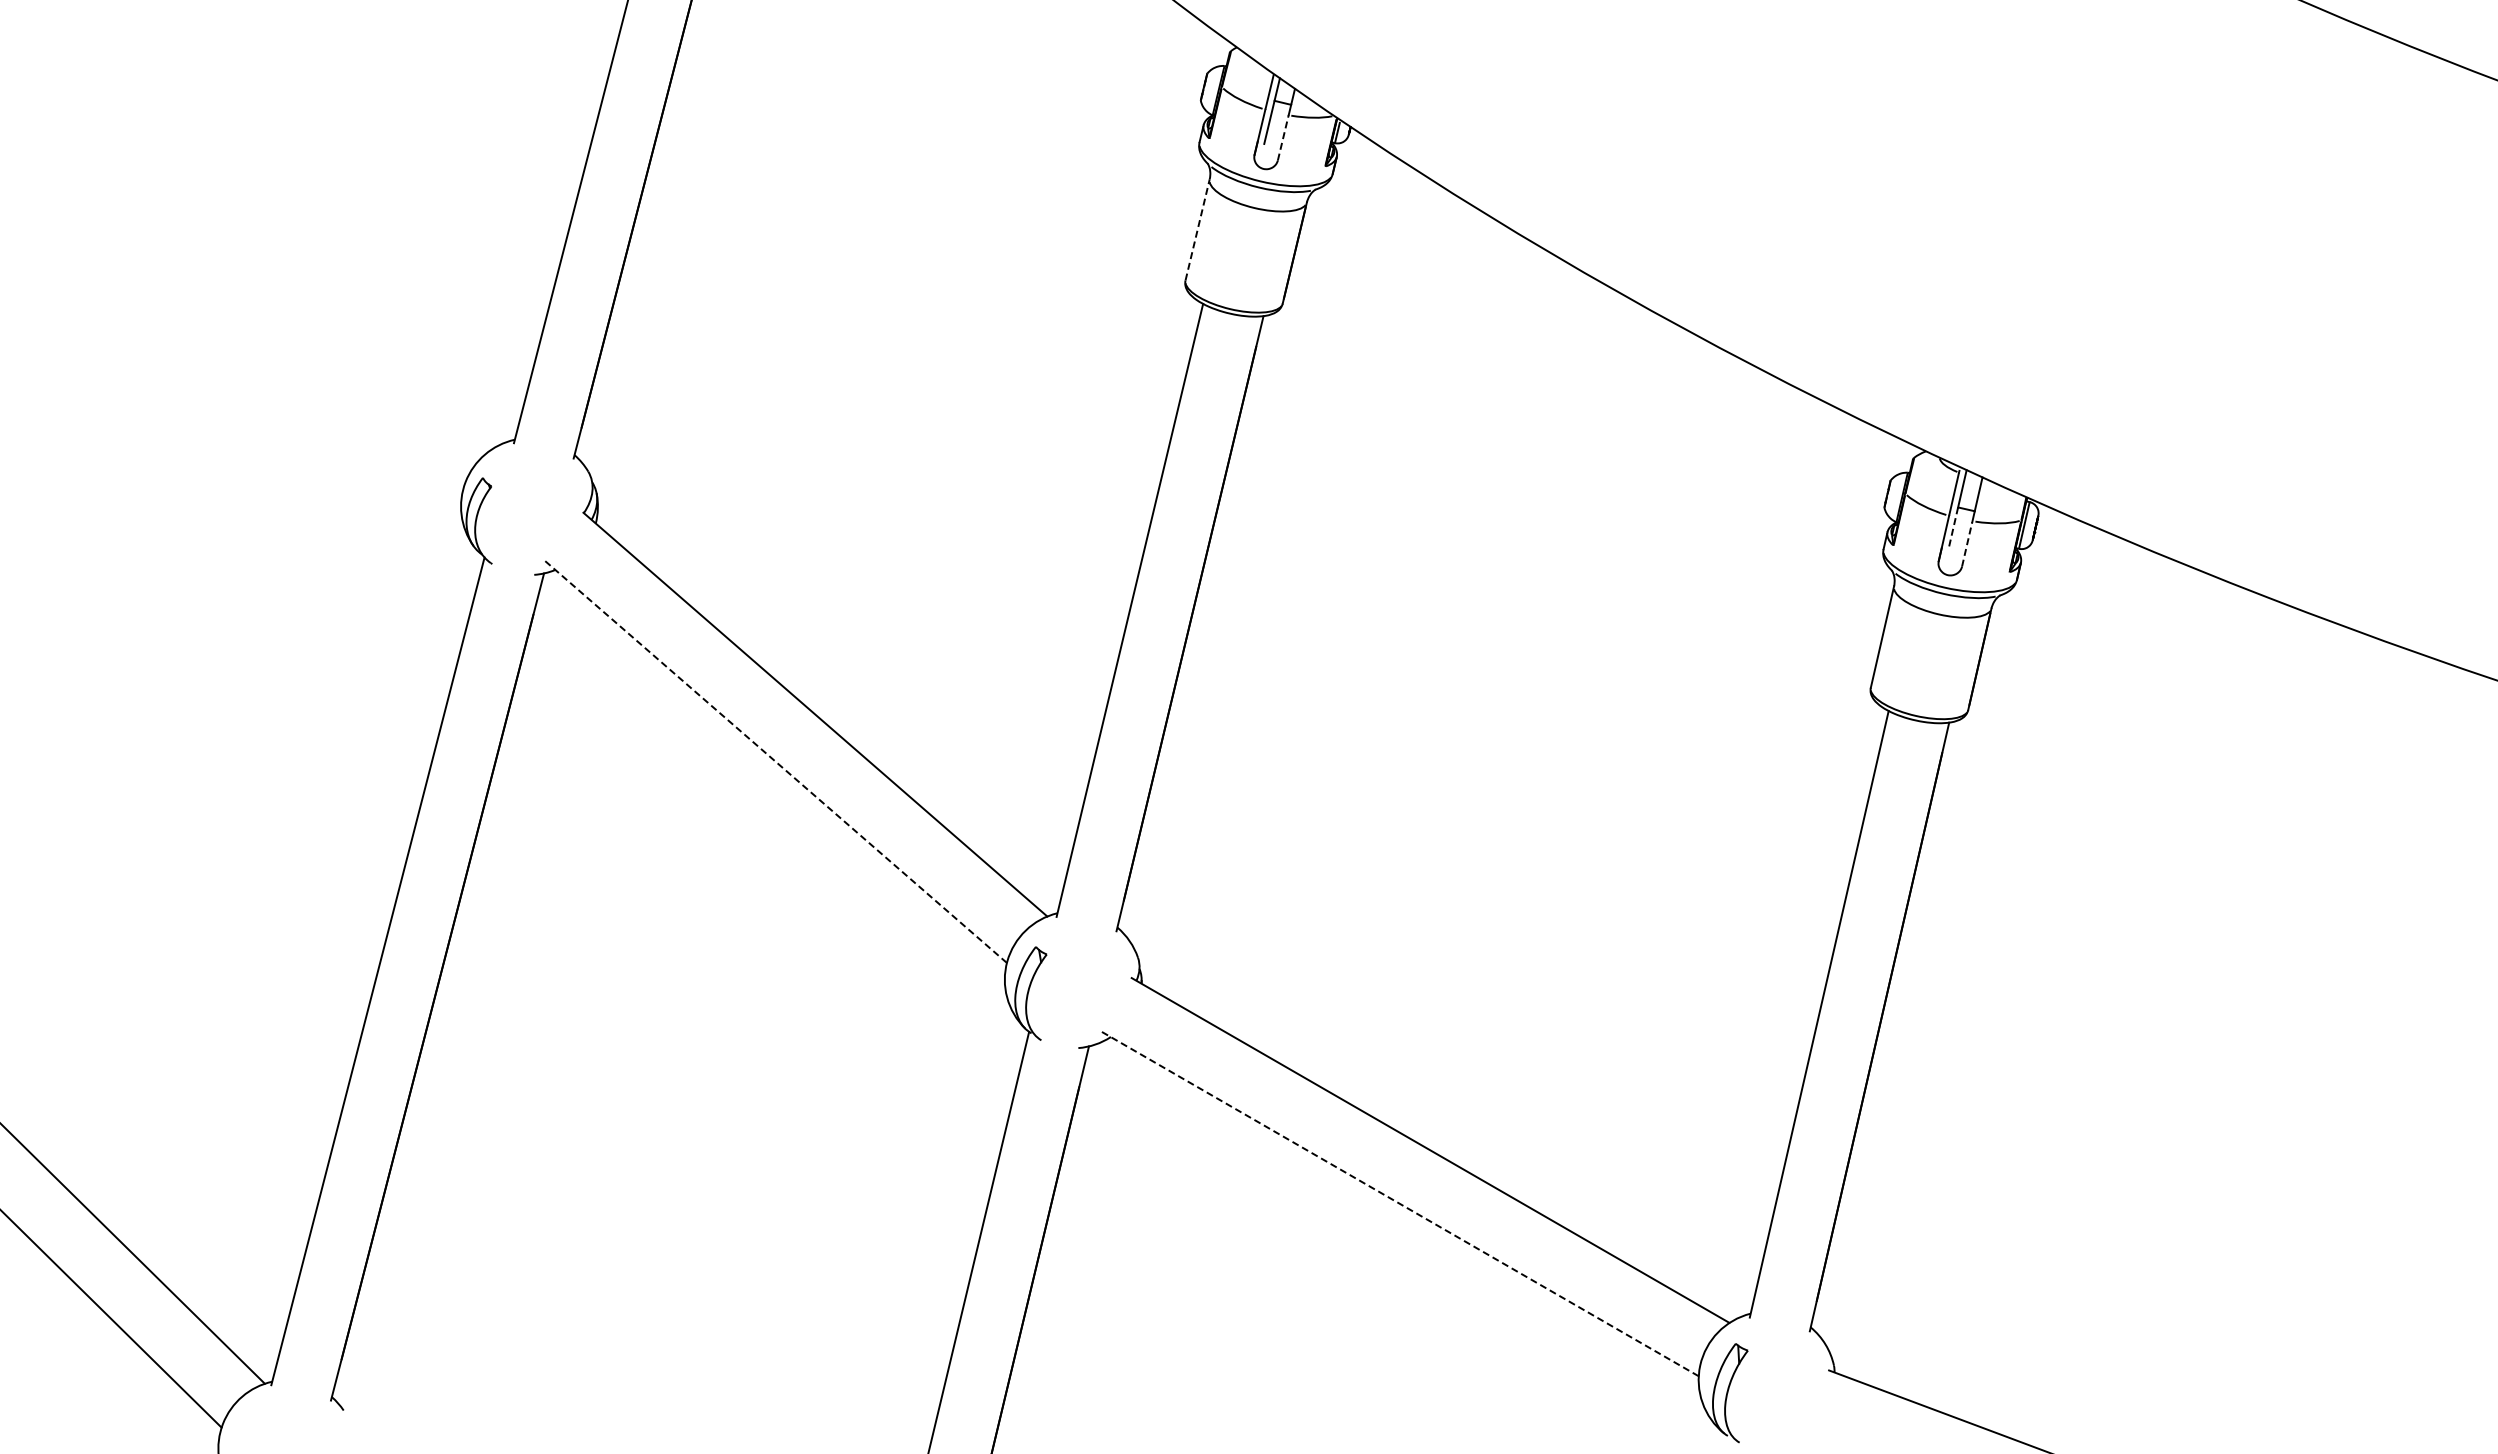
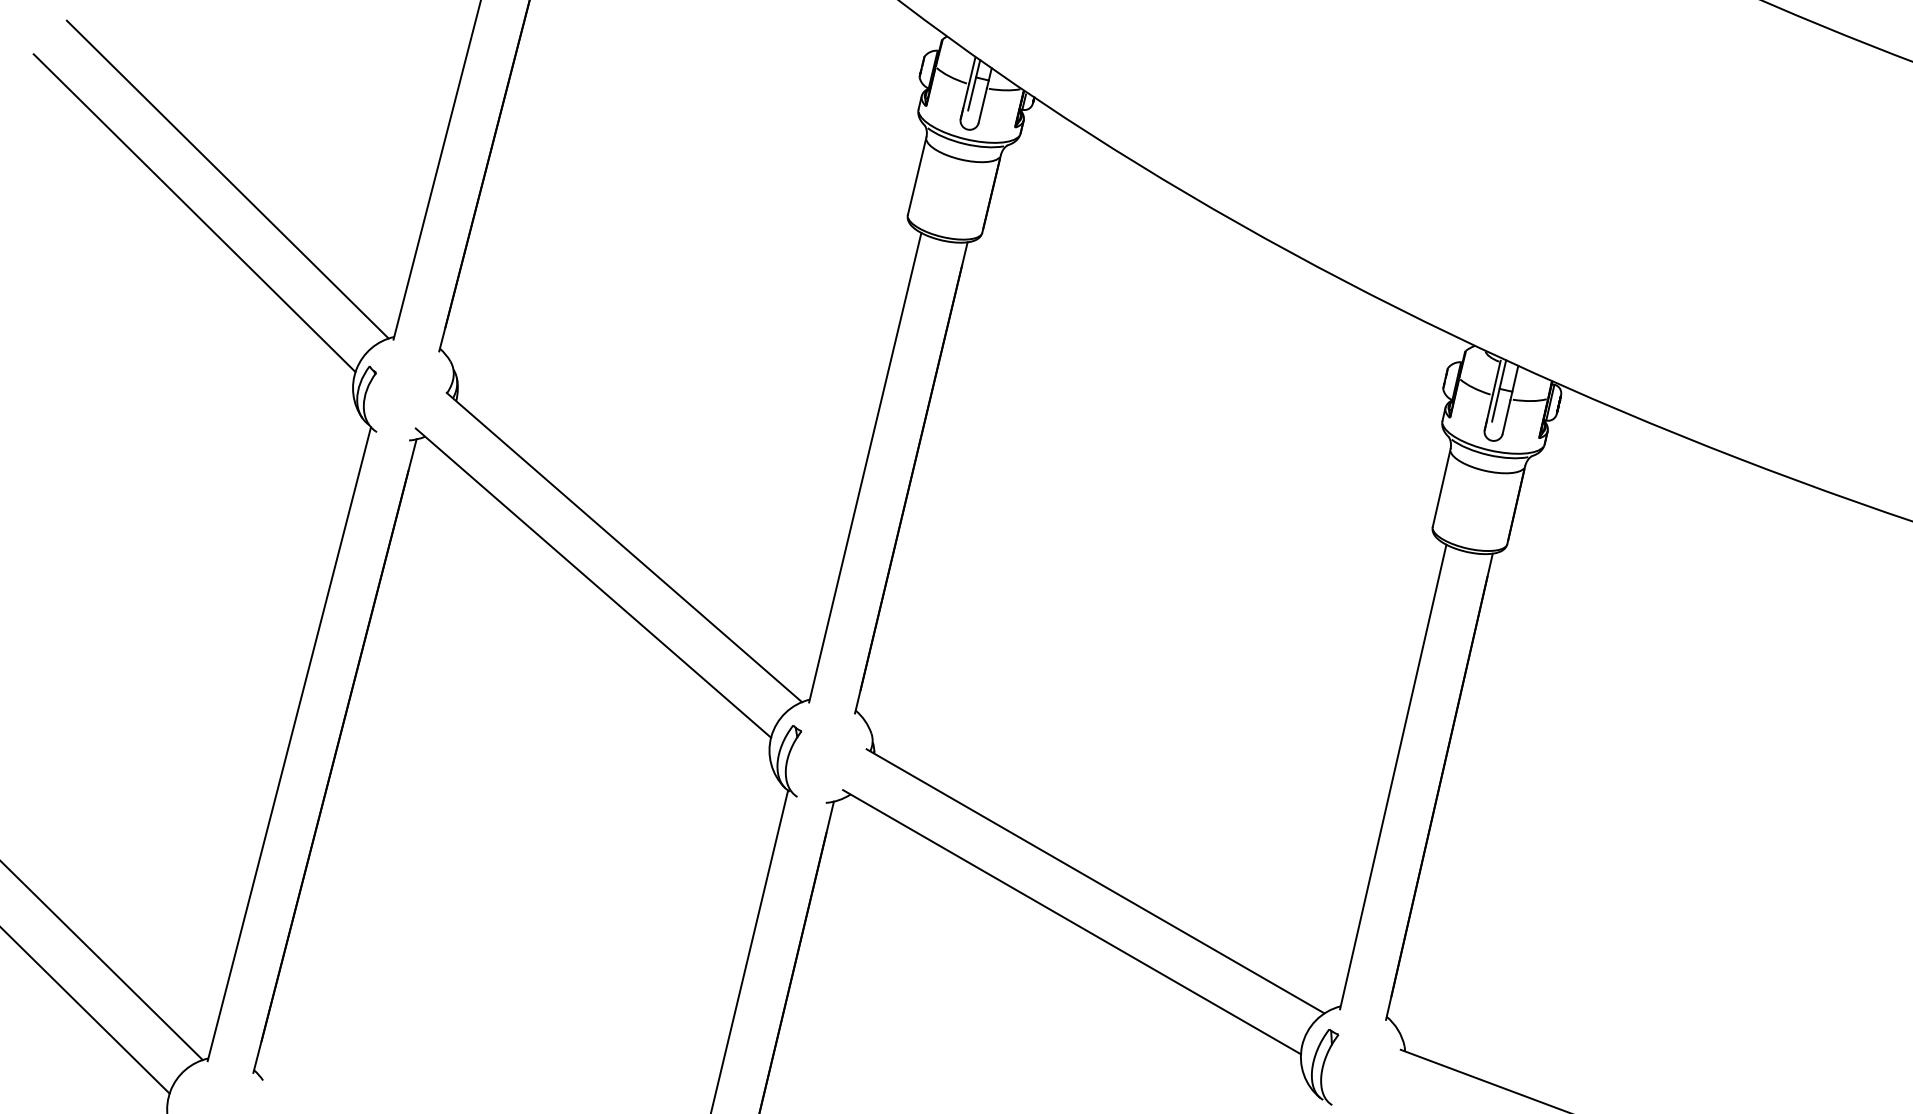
line: (1283, 137) -> (982, 105), dashed -> solid
line: (1197, 229) -> (917, 175), dashed -> solid
line: (297, 233) -> (227, 179), added
line: (254, 277) -> (194, 212), added
line: (1953, 528) -> (1496, 404), dashed -> solid
line: (1967, 544) -> (1506, 417), dashed -> solid
line: (774, 760) -> (593, 582), dashed -> solid
line: (1399, 1203) -> (1071, 921), dashed -> solid

